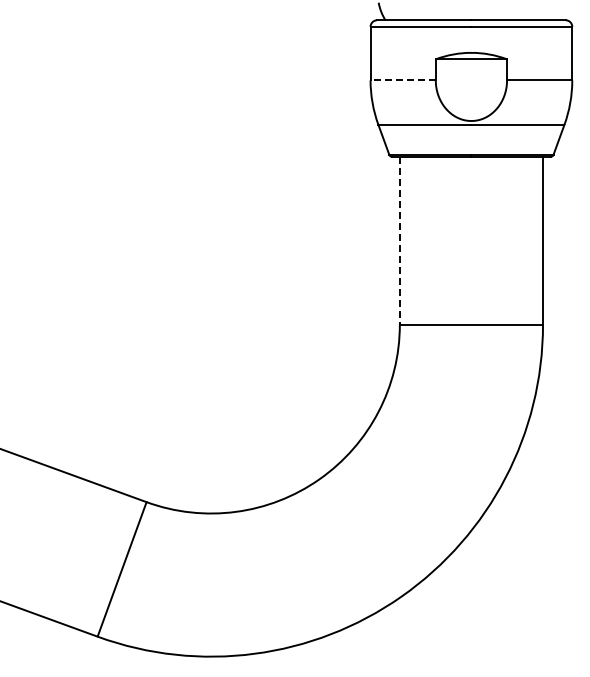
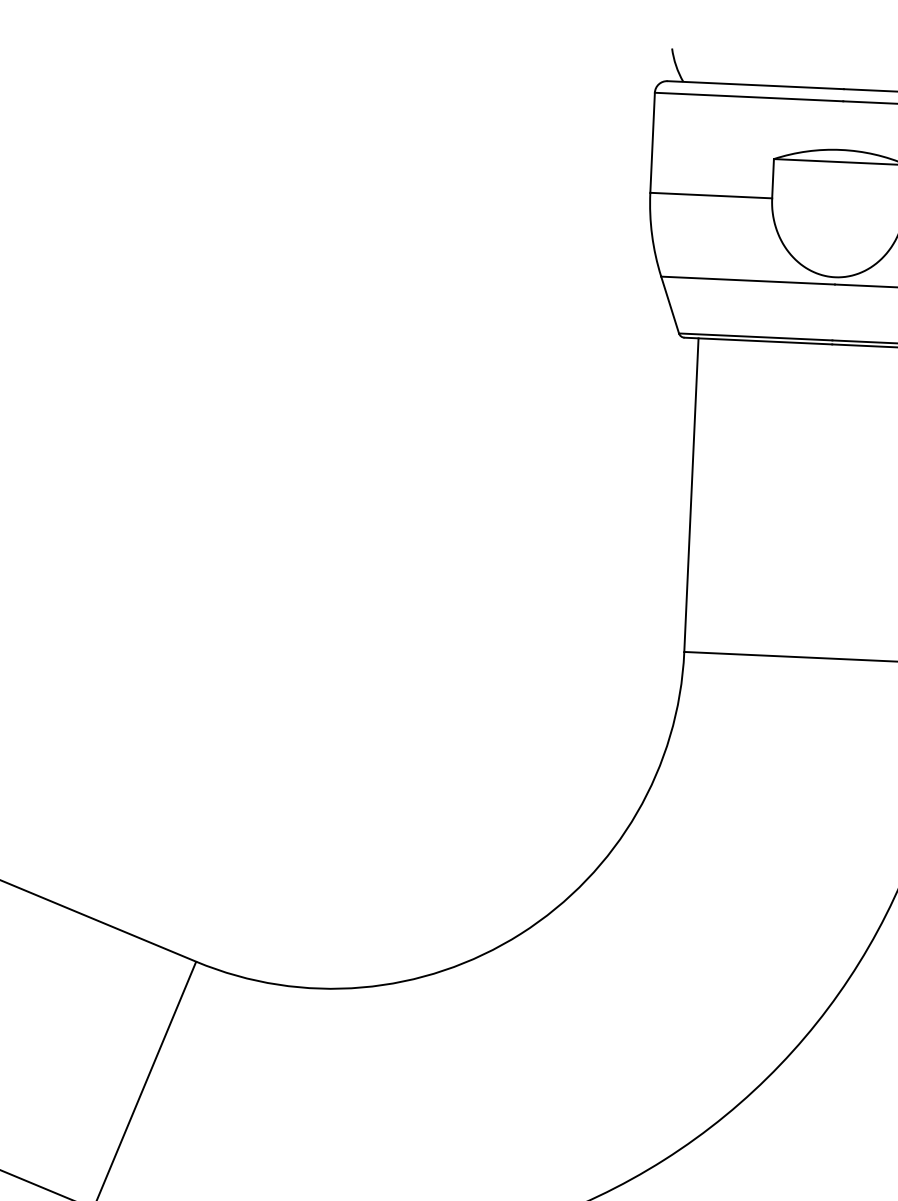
line: (403, 80) -> (711, 195), dashed -> solid
line: (399, 240) -> (690, 494), dashed -> solid

